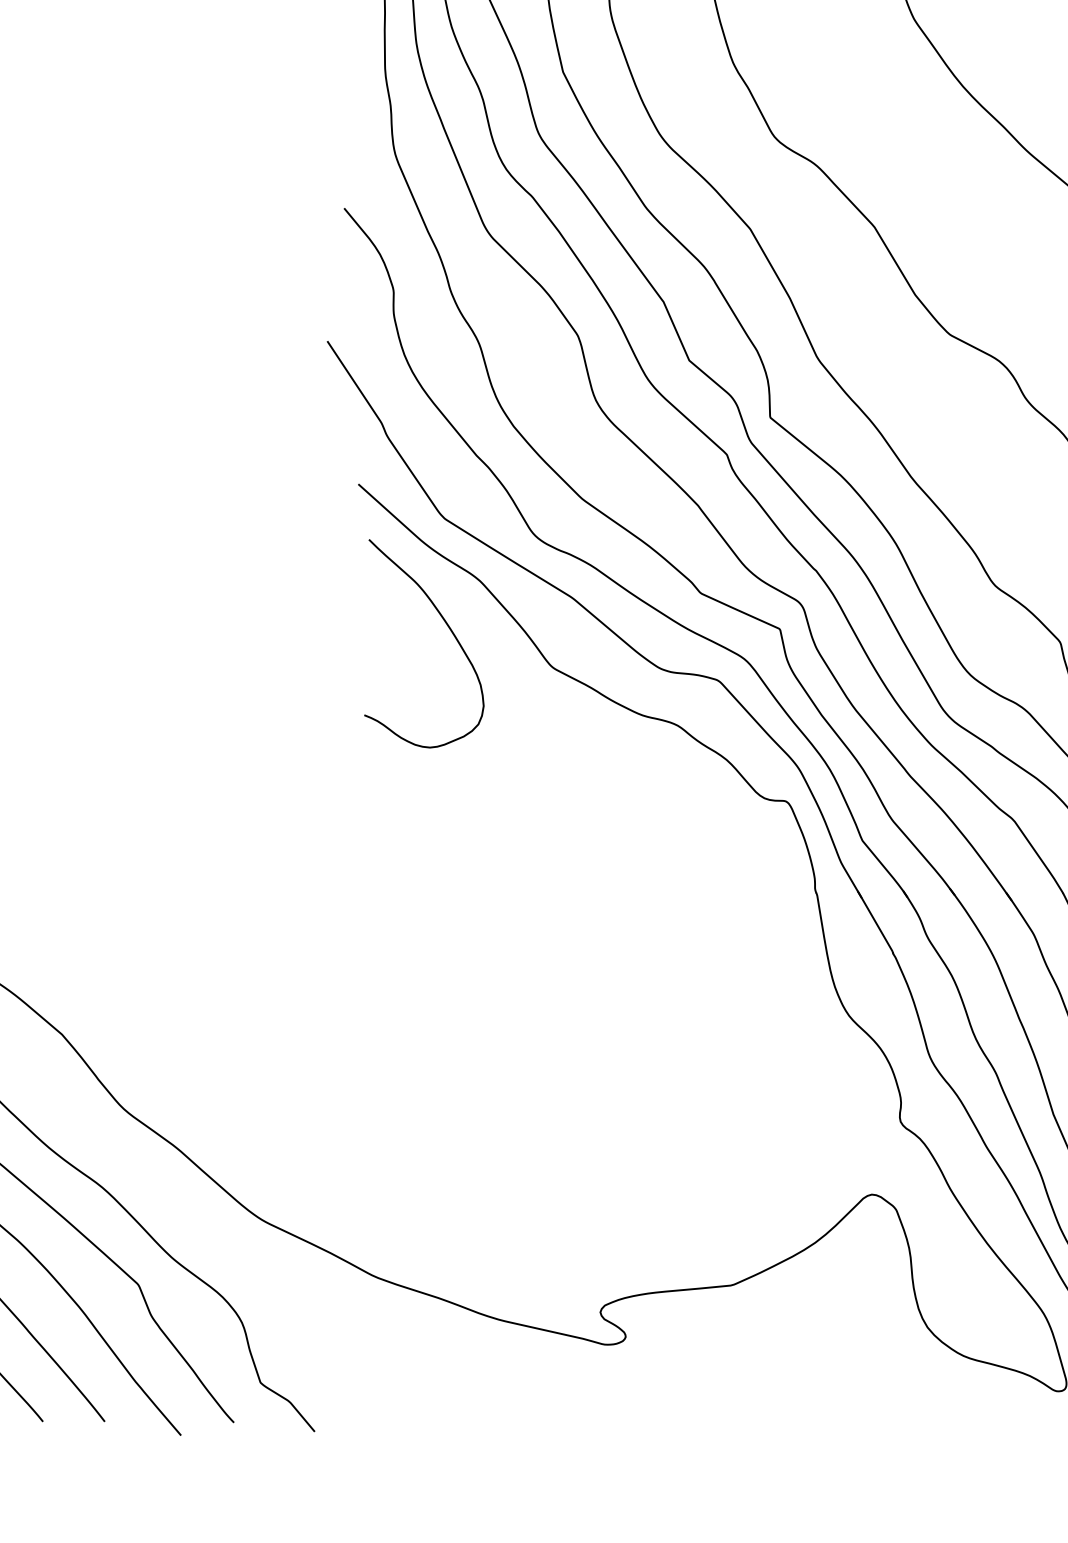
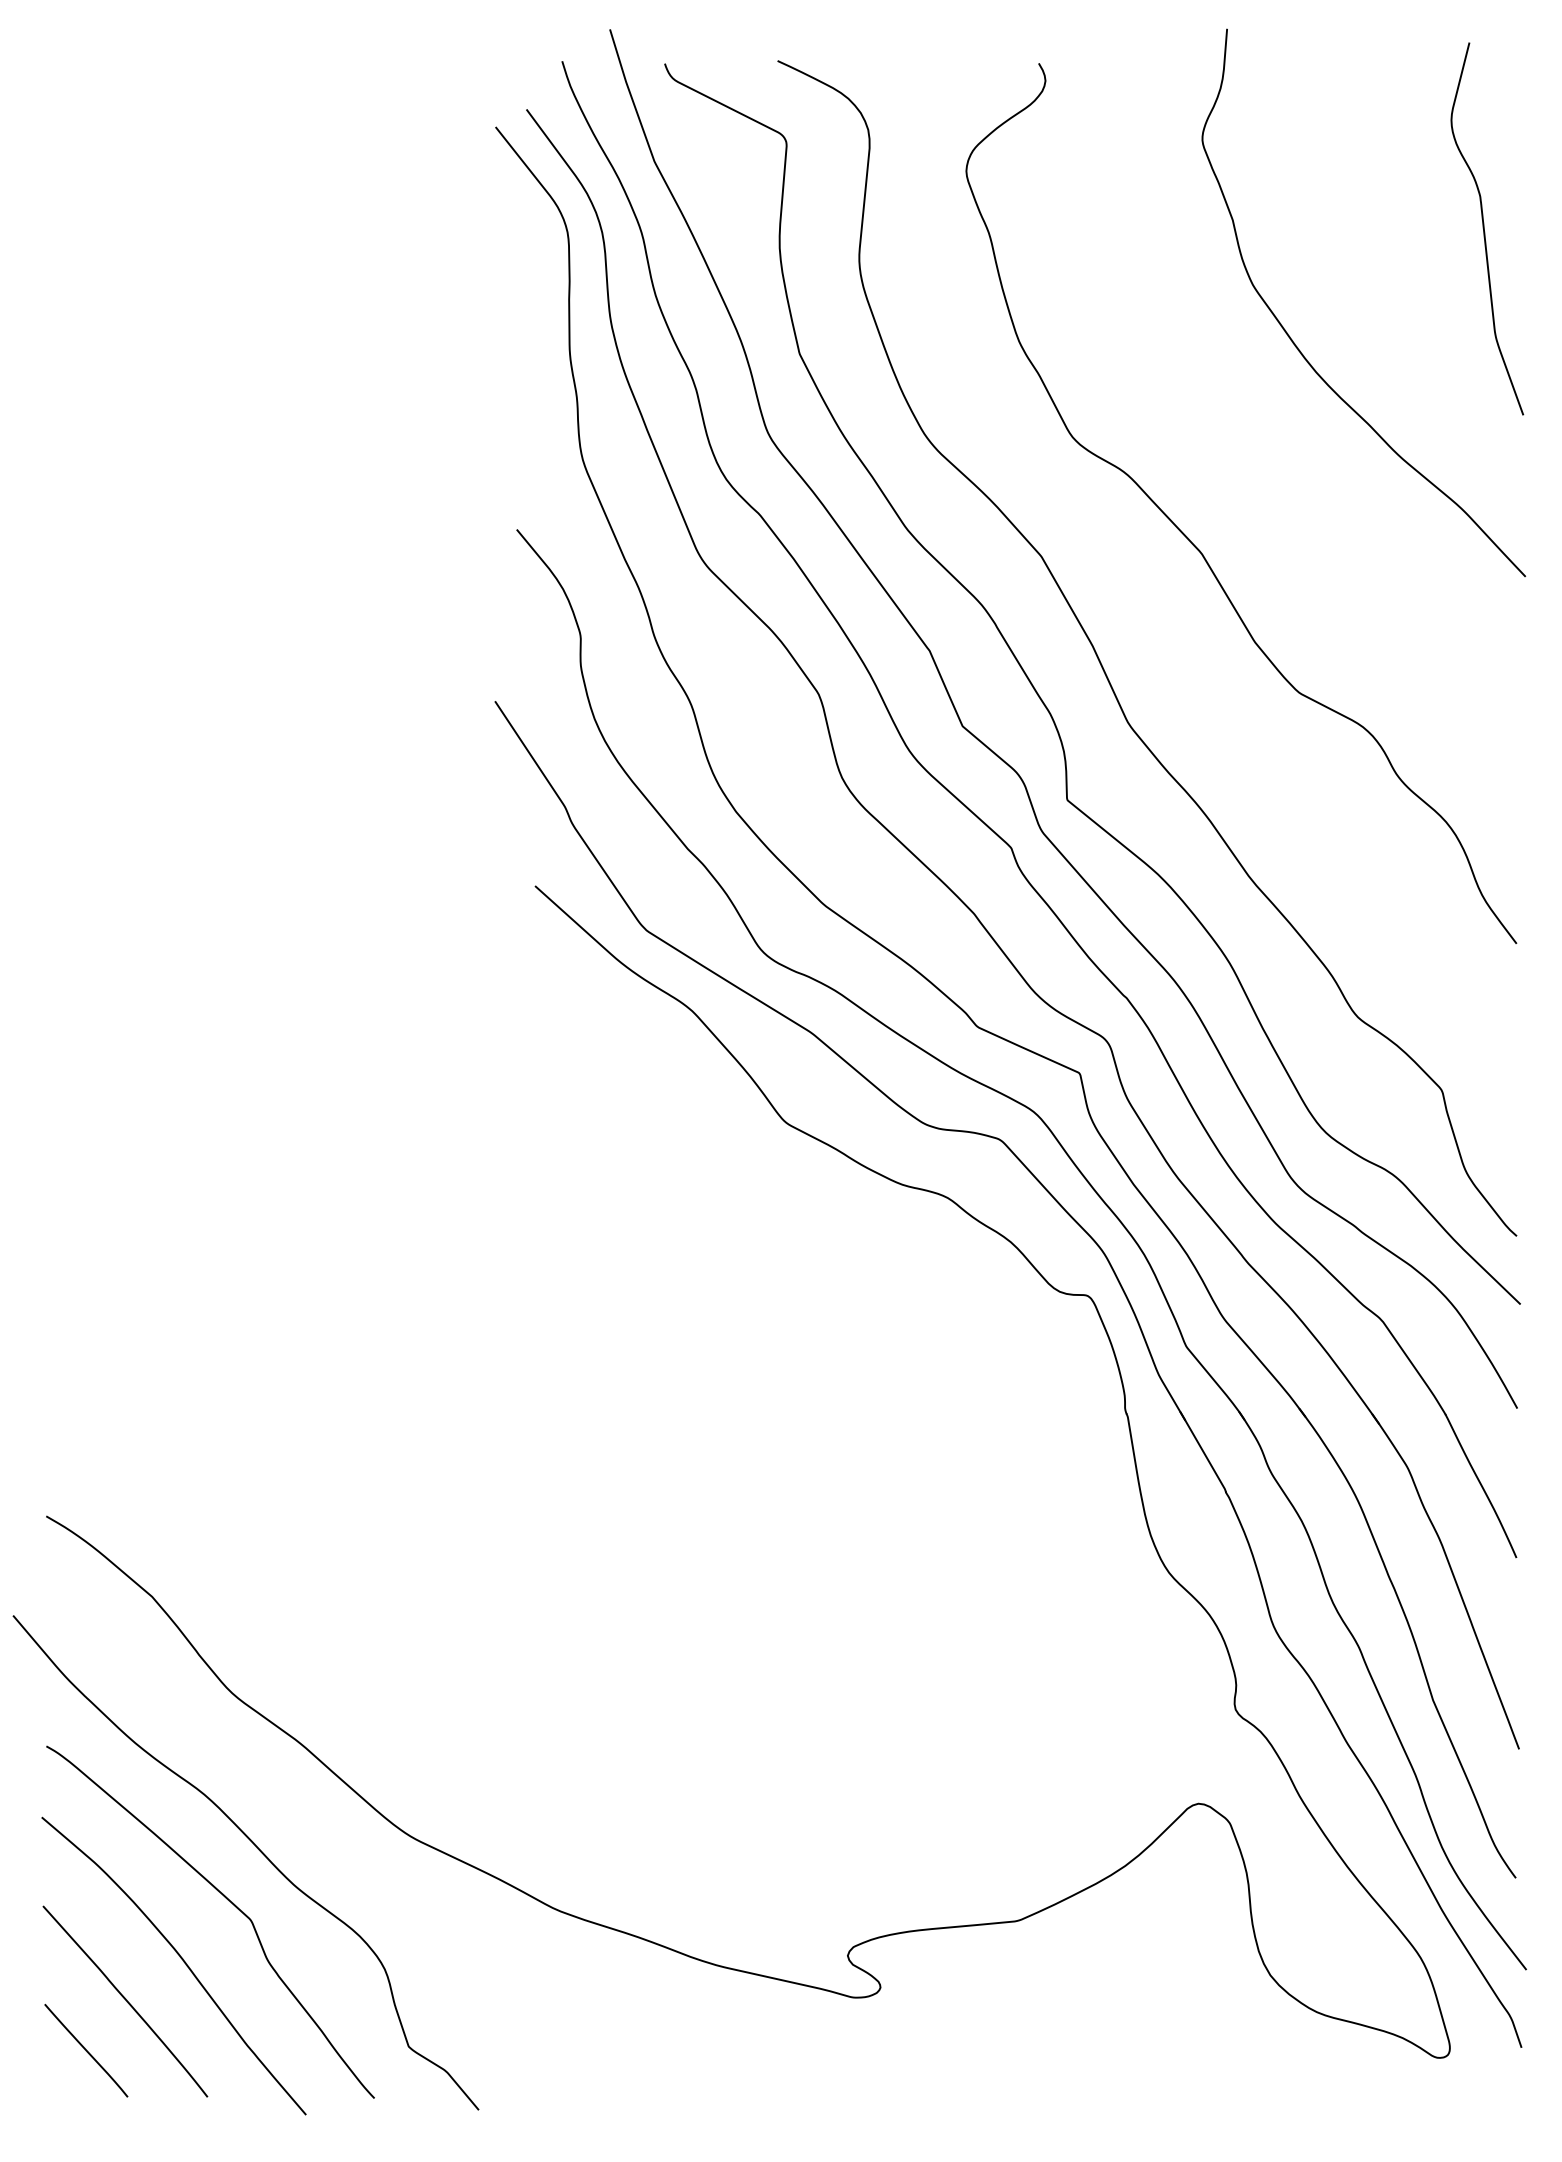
curve: (448, 627) -> (651, 1071), removed

